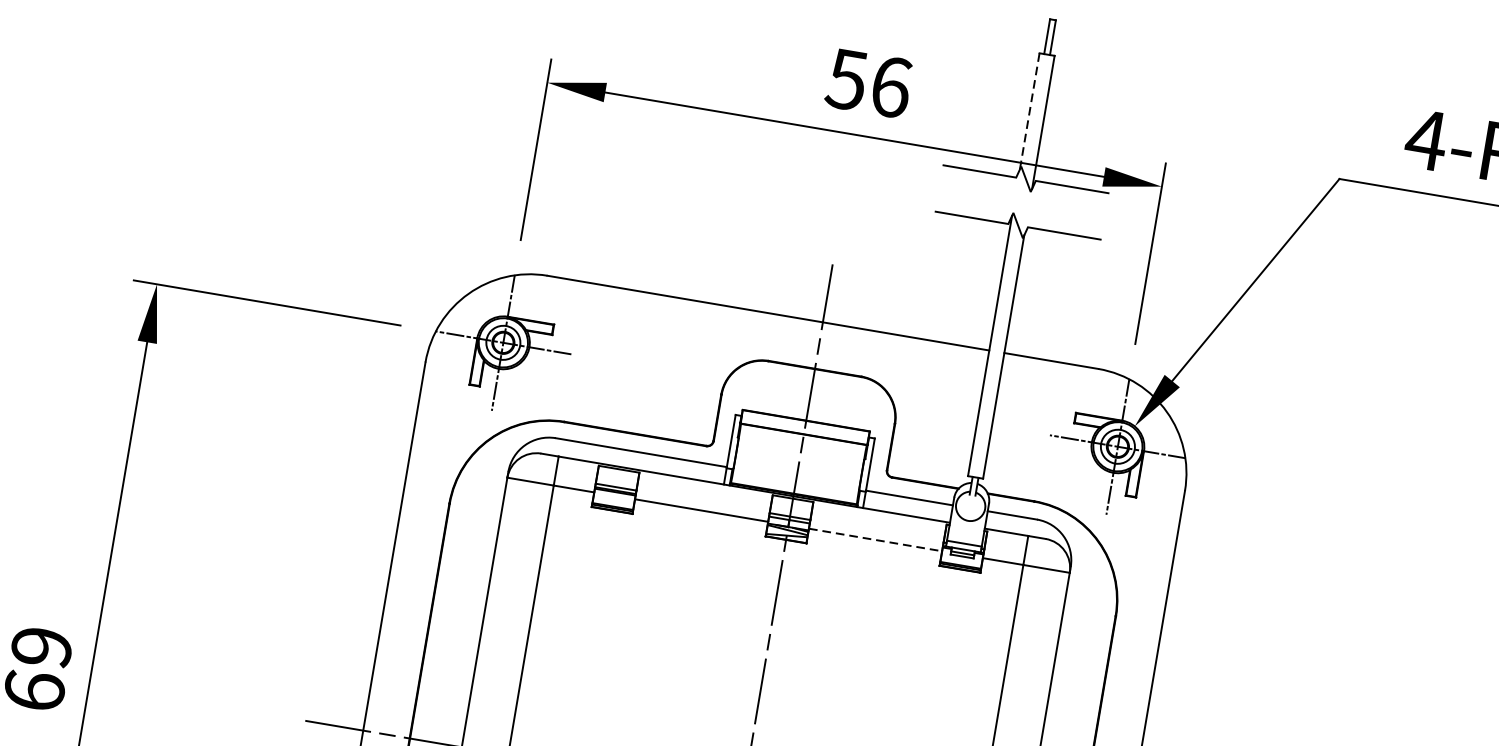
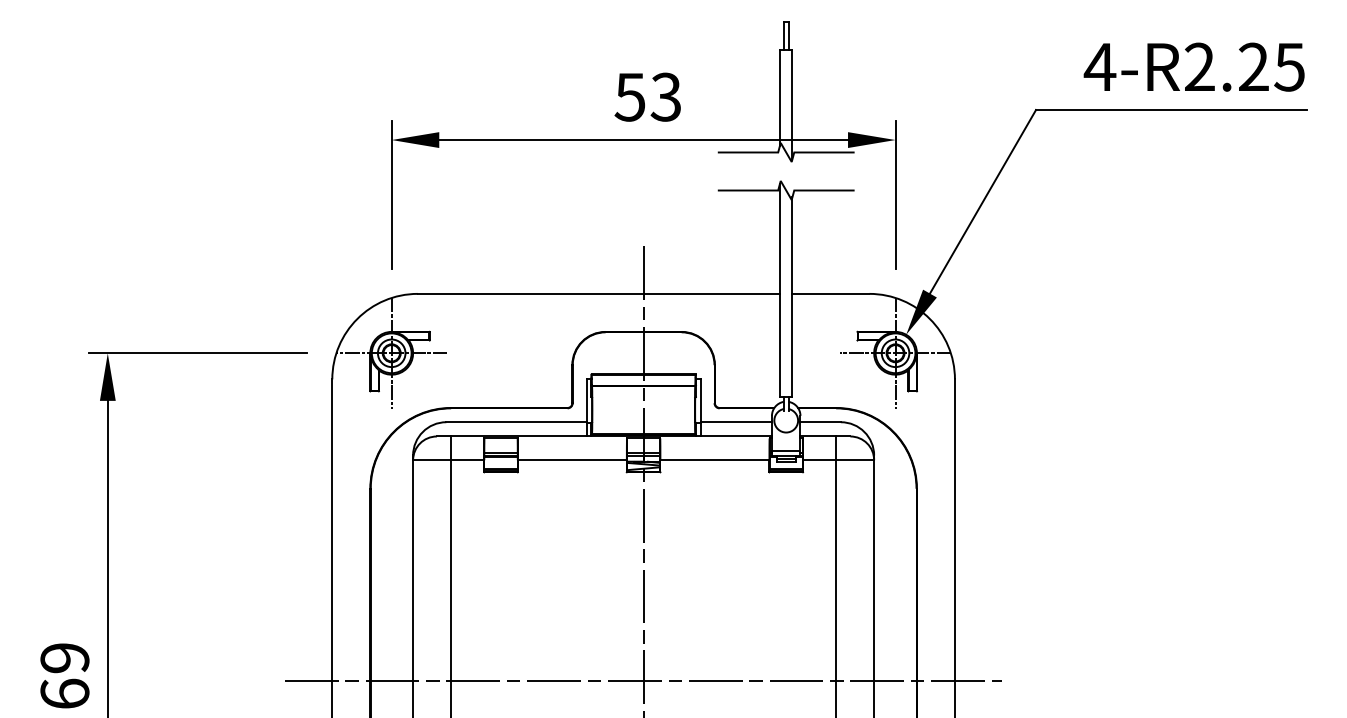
text: (890, 86) -> (665, 96), 56 -> 53
line: (1030, 111) -> (780, 97), dashed -> solid
line: (874, 540) -> (714, 460), dashed -> solid

